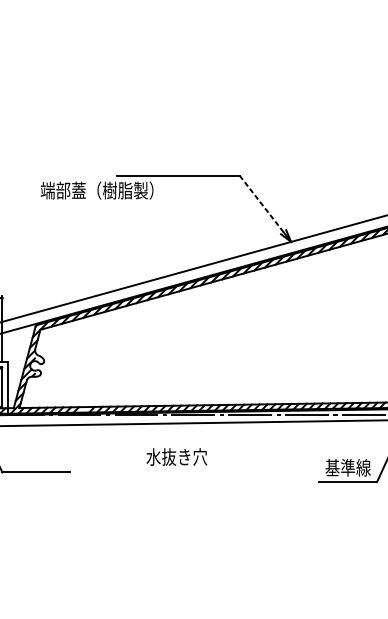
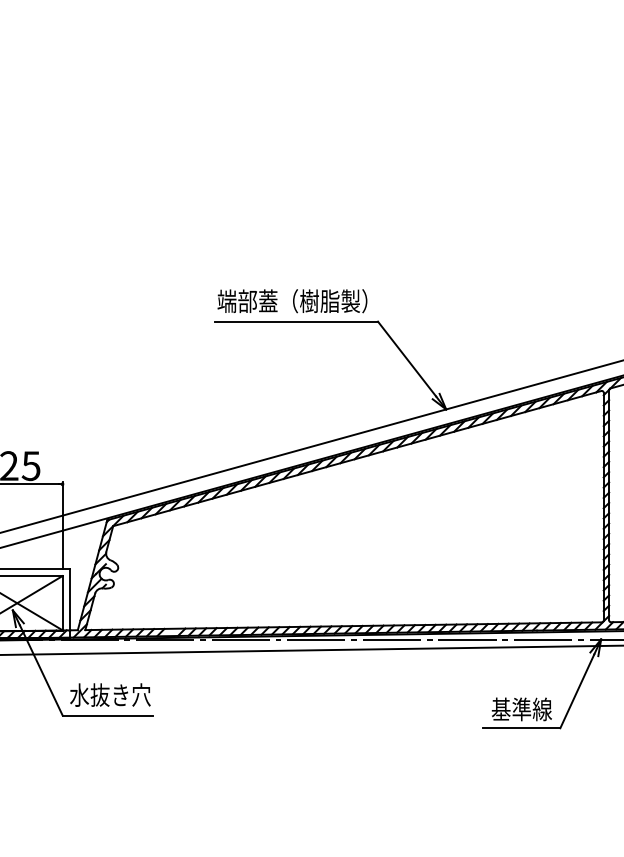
text: (97, 190) -> (292, 301), moved
line: (261, 203) -> (406, 358), dashed -> solid
text: (176, 456) -> (110, 694), moved

